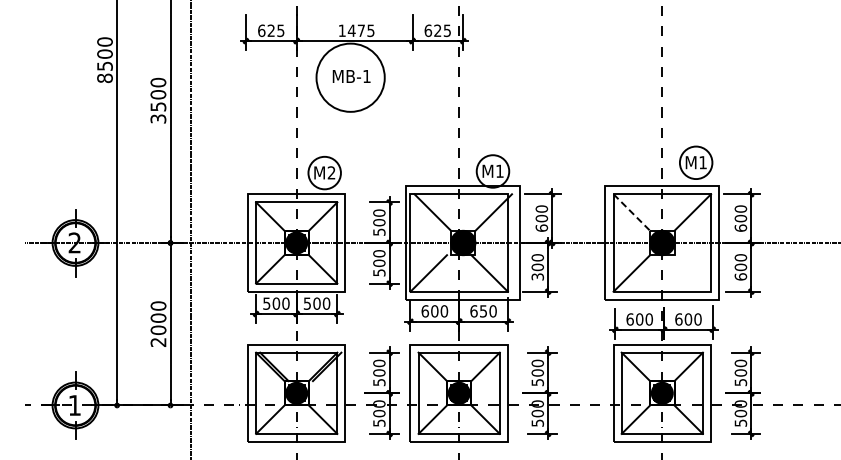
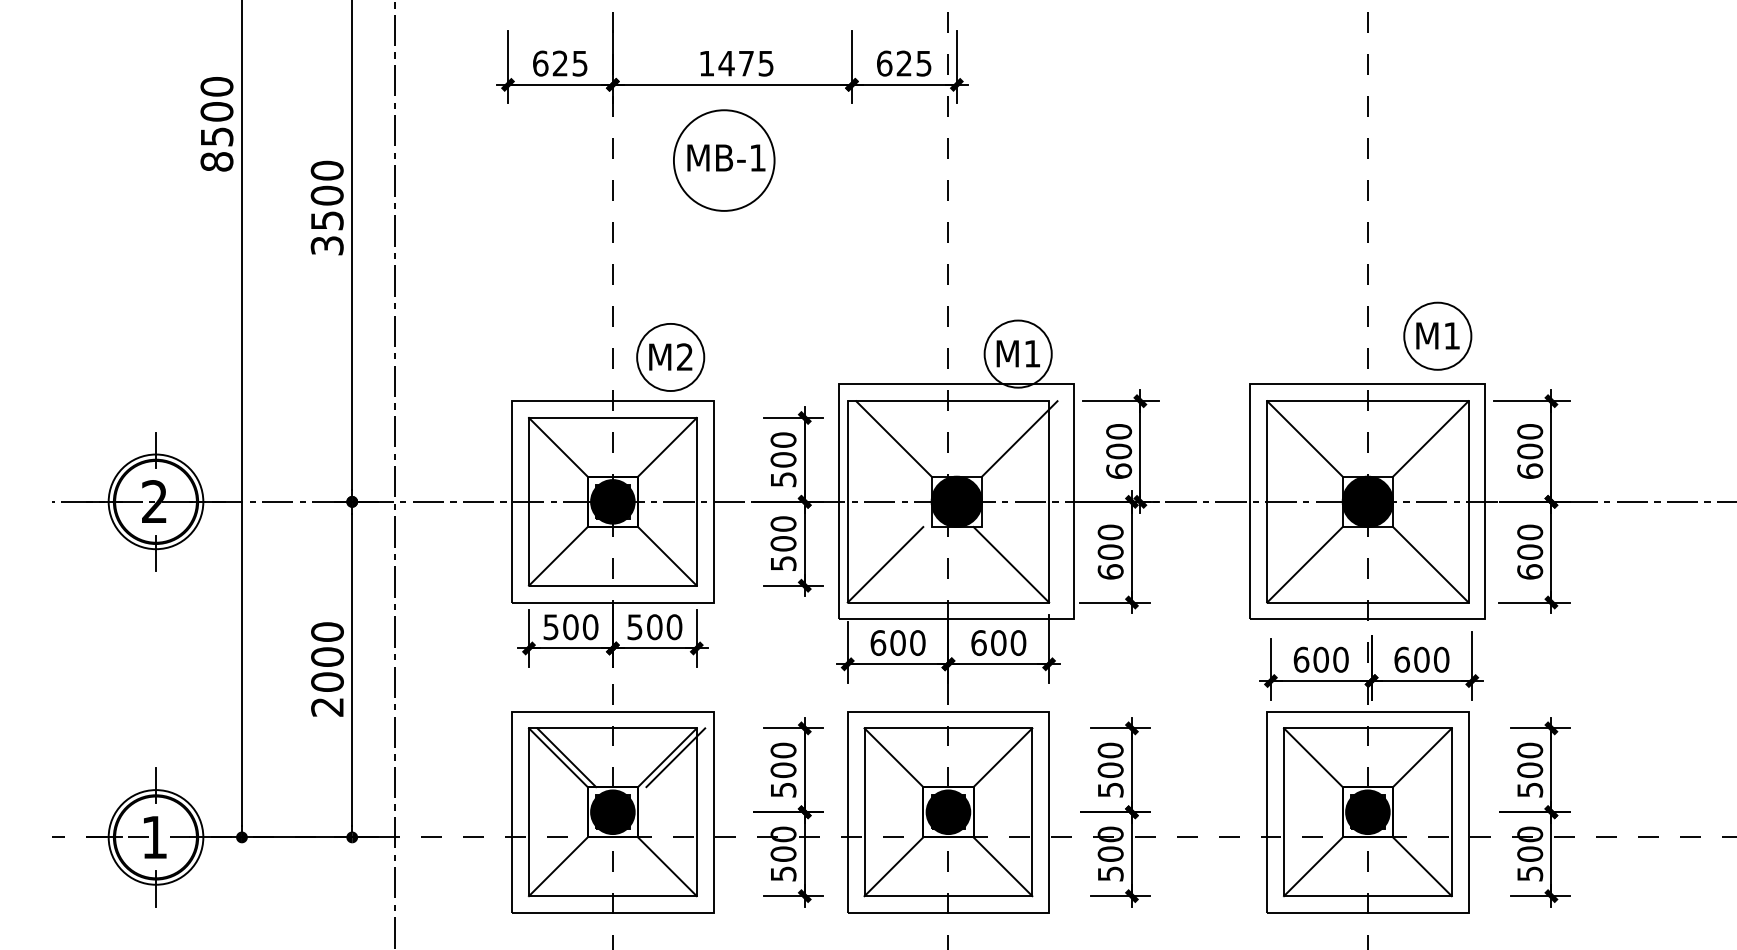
circle: (350, 77) -> (723, 160), size x0.71
line: (631, 212) -> (1304, 438), dashed -> solid
line: (692, 273) -> (1430, 564), added
text: (537, 276) -> (1110, 571), 300 -> 600
text: (483, 311) -> (998, 643), 650 -> 600

